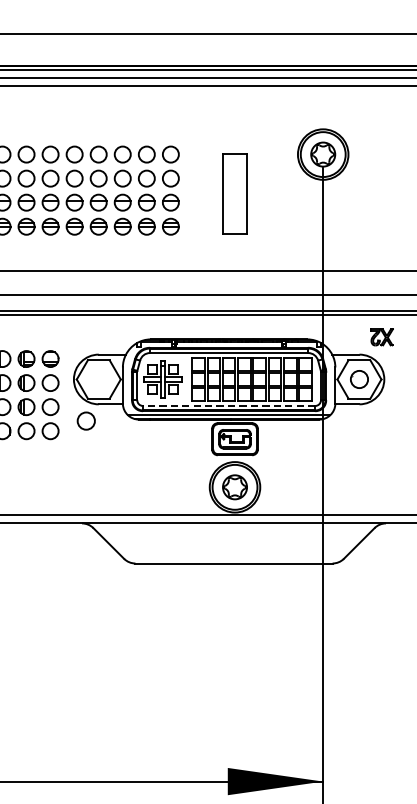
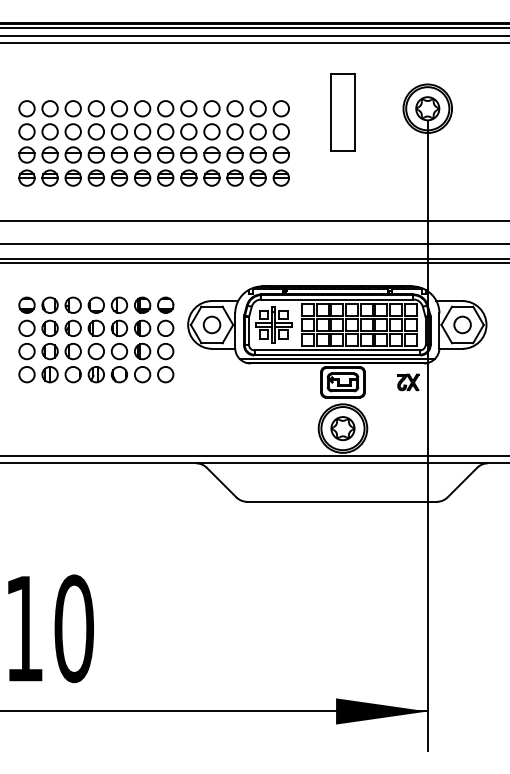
part: (234, 193) -> (342, 112), moved
part: (382, 337) -> (408, 382), moved
line: (229, 406) -> (337, 350), dashed -> solid
circle: (85, 420) -> (211, 324), moved

